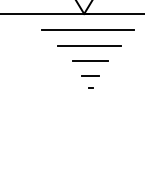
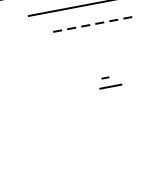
line: (89, 45) -> (93, 24), solid -> dashed
line: (90, 61) -> (98, 44), removed
line: (90, 75) -> (110, 85), moved

